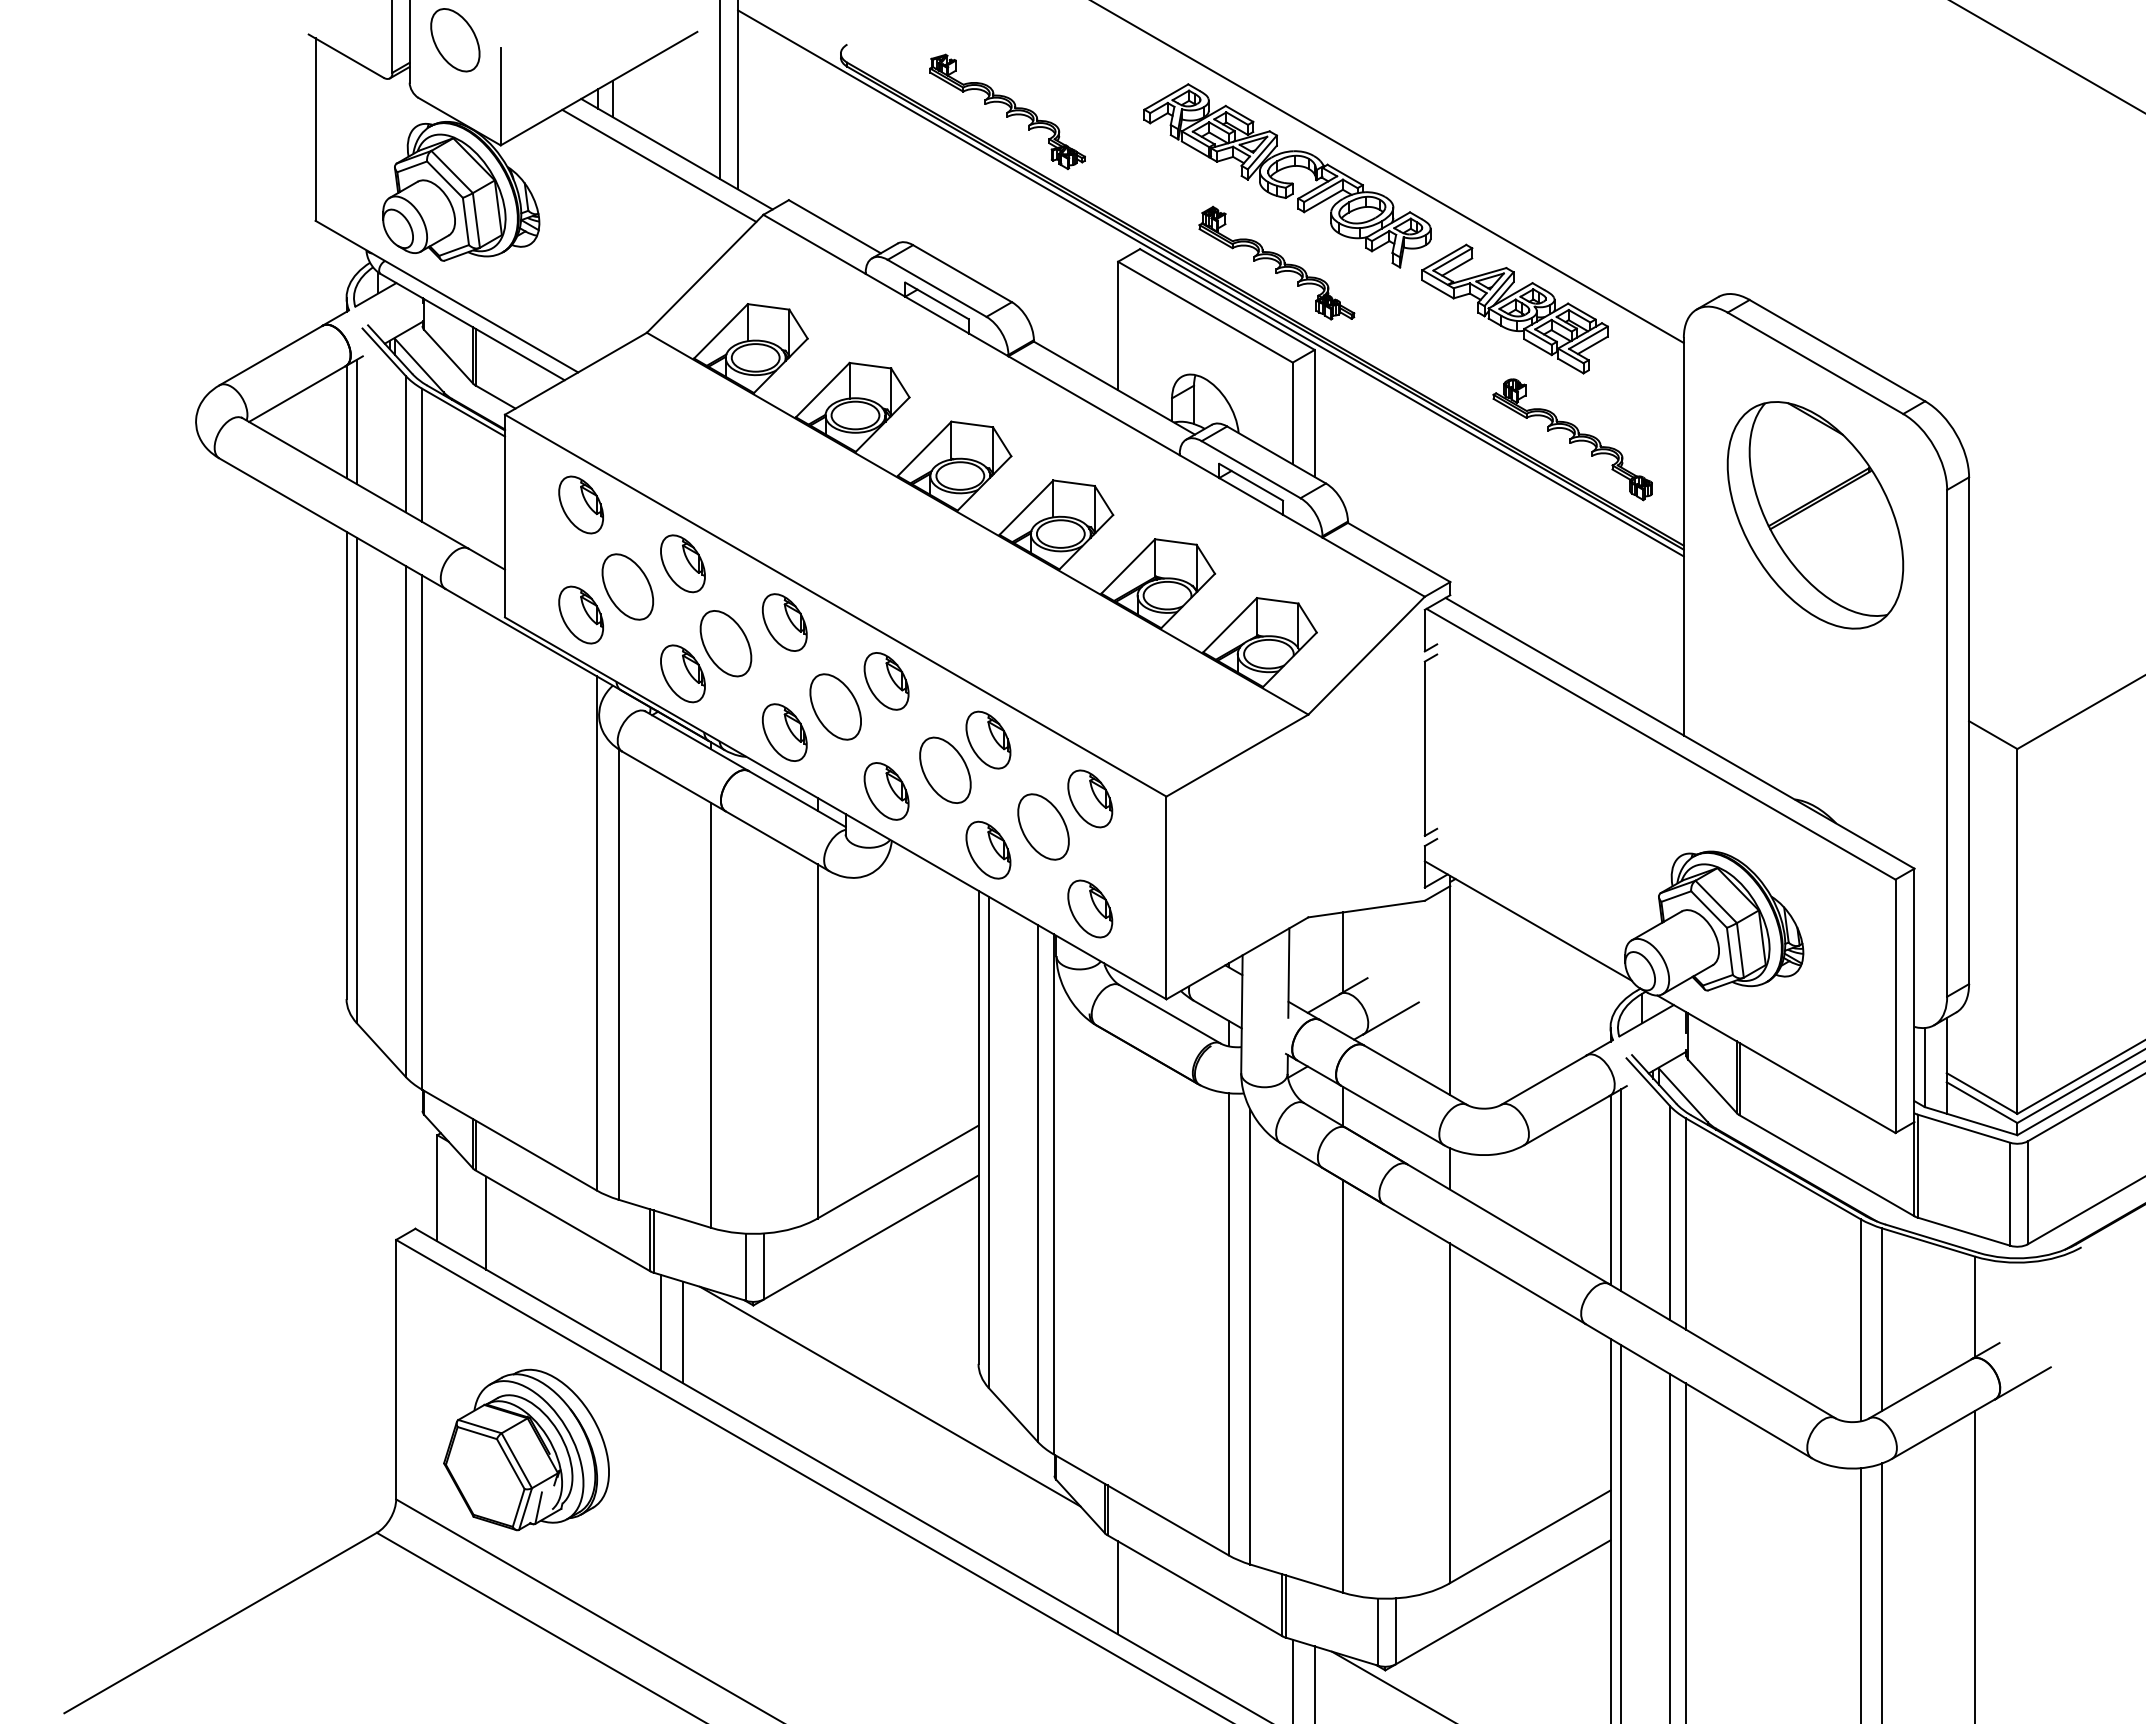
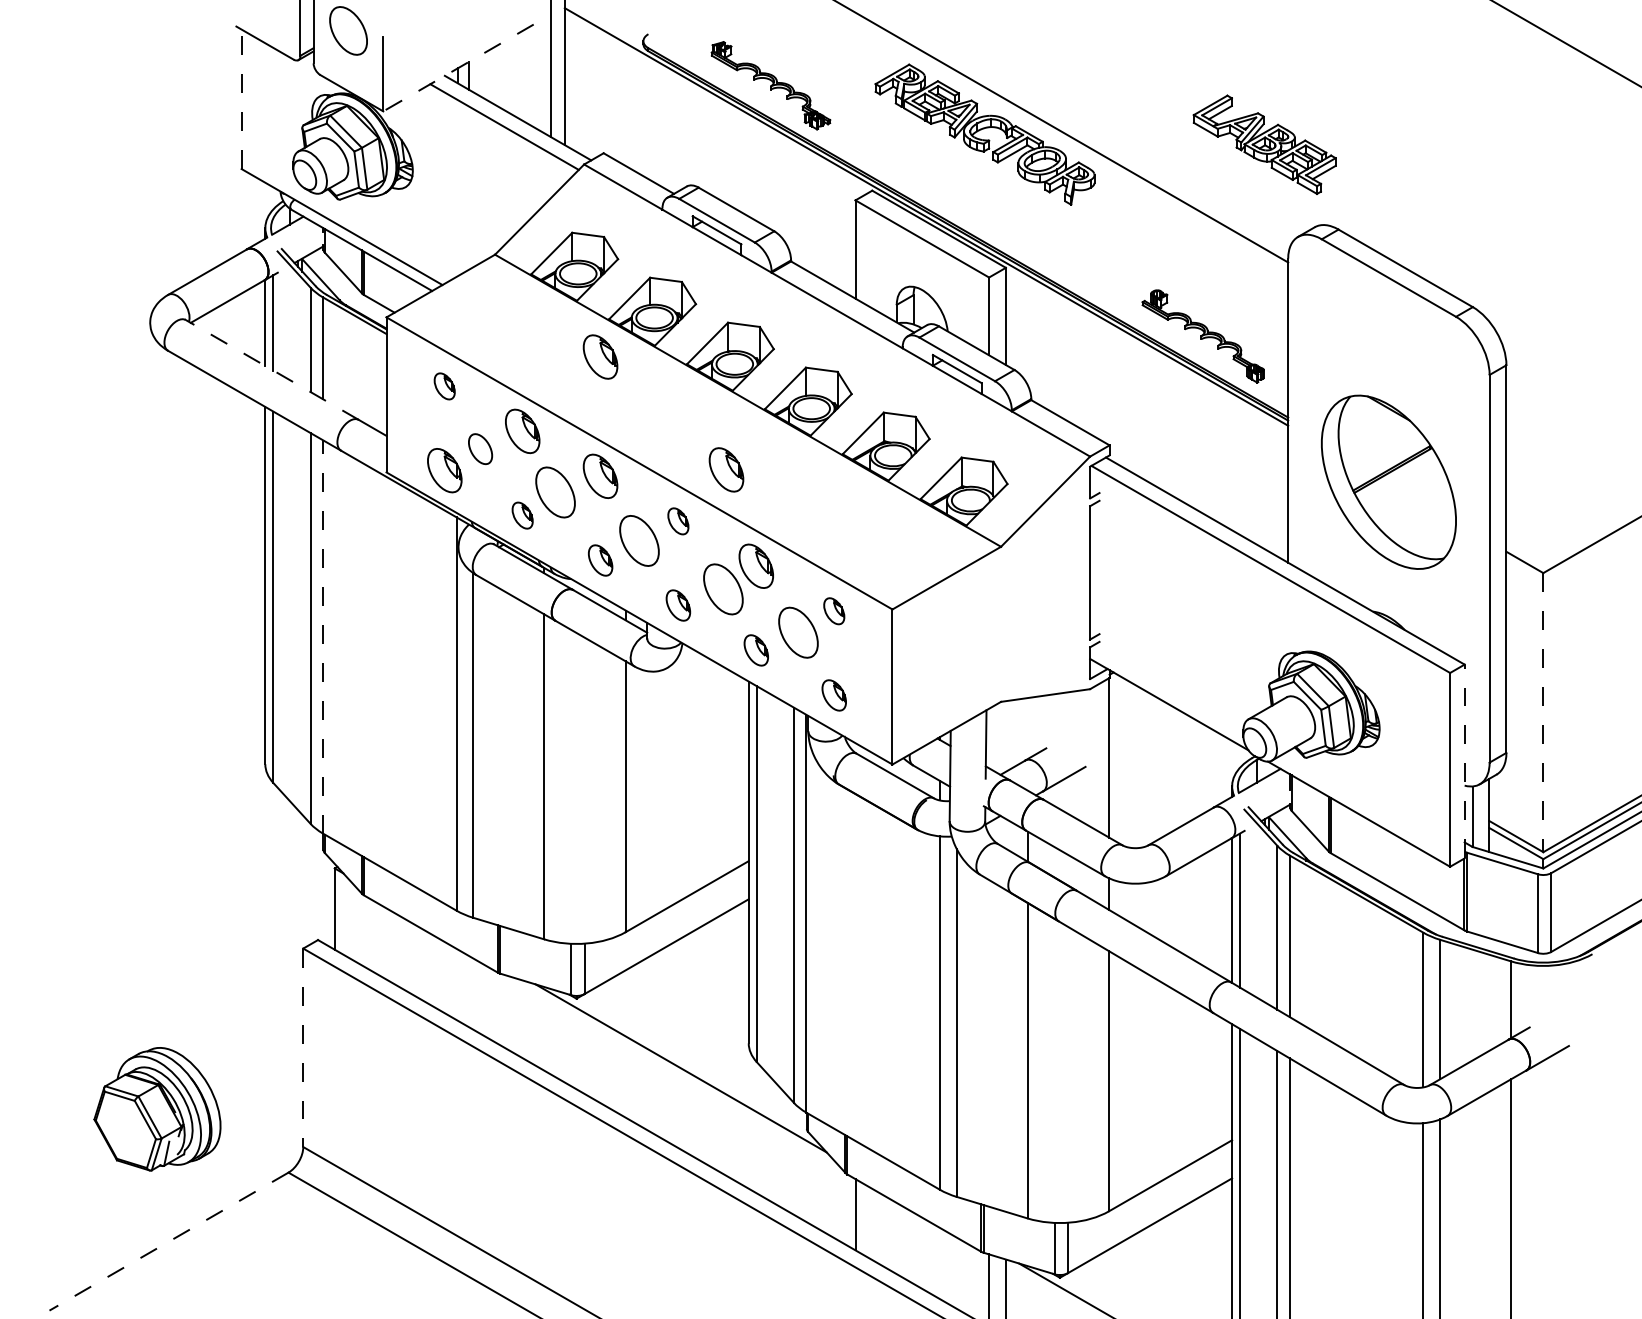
line: (599, 88) -> (458, 67), solid -> dashed
line: (315, 129) -> (241, 99), solid -> dashed
part: (1276, 262) -> (976, 200), removed
part: (1514, 308) -> (1264, 144), moved
part: (784, 466) -> (600, 356), added
line: (355, 483) -> (272, 369), solid -> dashed
part: (580, 504) -> (444, 386), size x0.6
part: (1815, 515) -> (1388, 482), moved
part: (627, 586) -> (480, 448), size x0.6
part: (949, 613) -> (726, 469), added
part: (682, 673) -> (522, 515), size x0.6
part: (886, 681) -> (678, 521), size x0.6
part: (784, 732) -> (600, 560), size x0.7
part: (886, 791) -> (678, 605), size x0.7
part: (1090, 798) -> (834, 610), size x0.6
line: (421, 831) -> (322, 636), solid -> dashed
part: (988, 849) -> (756, 649), size x0.7
part: (1090, 908) -> (834, 695), size x0.7
line: (2017, 931) -> (1543, 712), solid -> dashed
line: (1343, 952) -> (1027, 728), removed
line: (1914, 995) -> (1464, 761), solid -> dashed
line: (486, 1222) -> (372, 935), removed
line: (660, 1322) -> (505, 1011), removed
line: (682, 1332) -> (522, 1019), removed
line: (396, 1369) -> (303, 1047), solid -> dashed
part: (526, 1449) -> (157, 1108), moved
line: (220, 1623) -> (168, 1241), solid -> dashed

